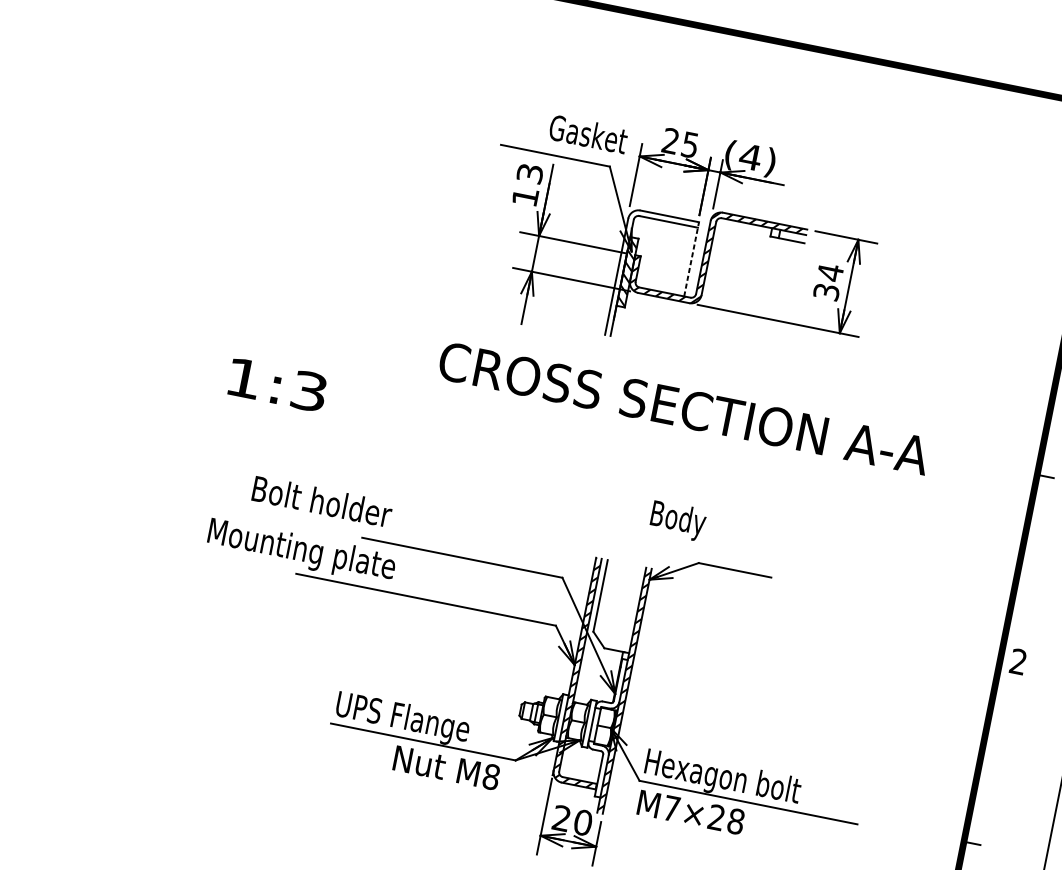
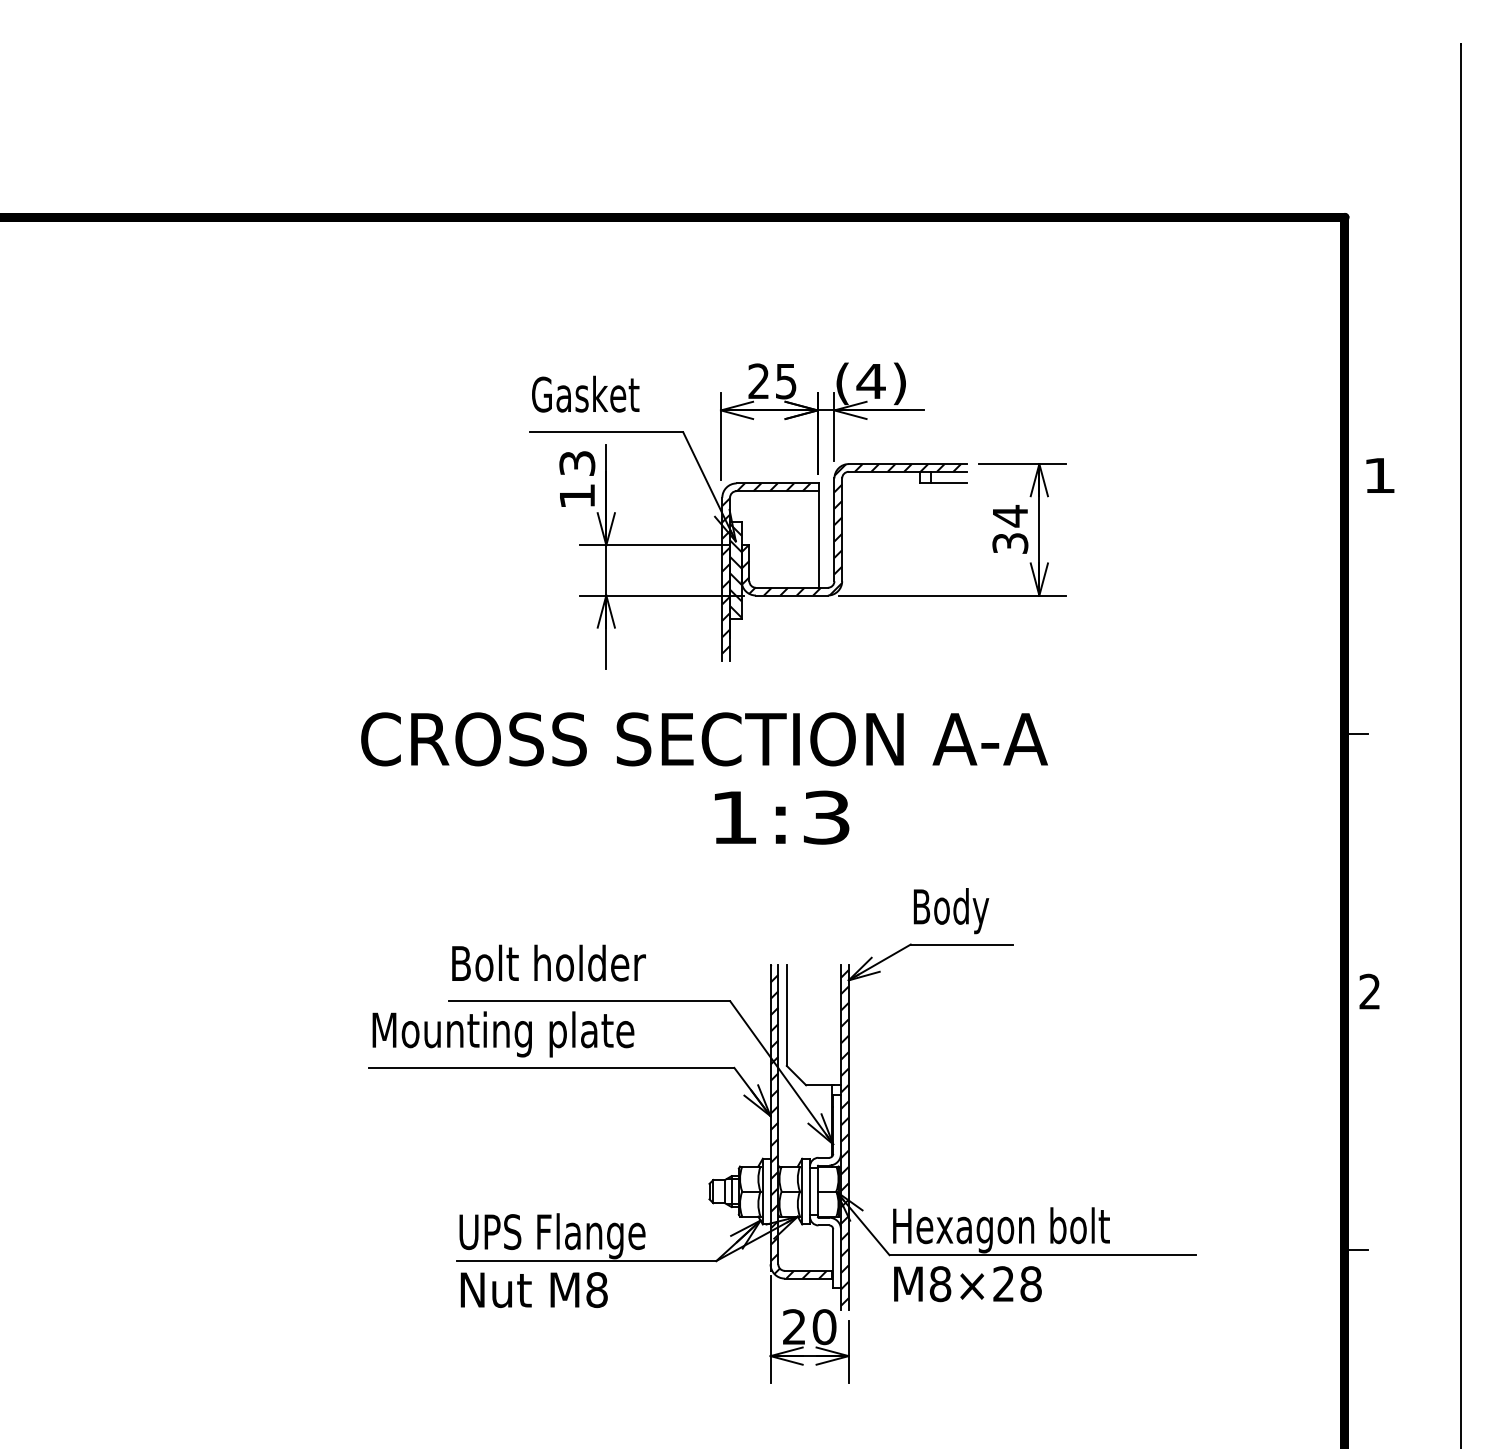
text: (588, 133) -> (585, 393), moved
line: (691, 259) -> (818, 535), dashed -> solid
hatch: (649, 275) -> (766, 568), added
text: (278, 385) -> (782, 817), moved
text: (684, 408) -> (704, 739), moved
text: (322, 501) -> (548, 962), moved
text: (678, 521) -> (951, 911), moved
text: (301, 551) -> (503, 1034), moved
text: (446, 767) -> (533, 1289), moved
text: (671, 808) -> (940, 1284), M7×28 -> M8×28

